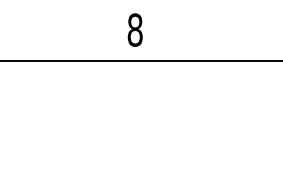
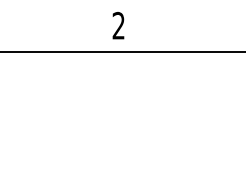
text: (134, 29) -> (118, 25), 8 -> 2

